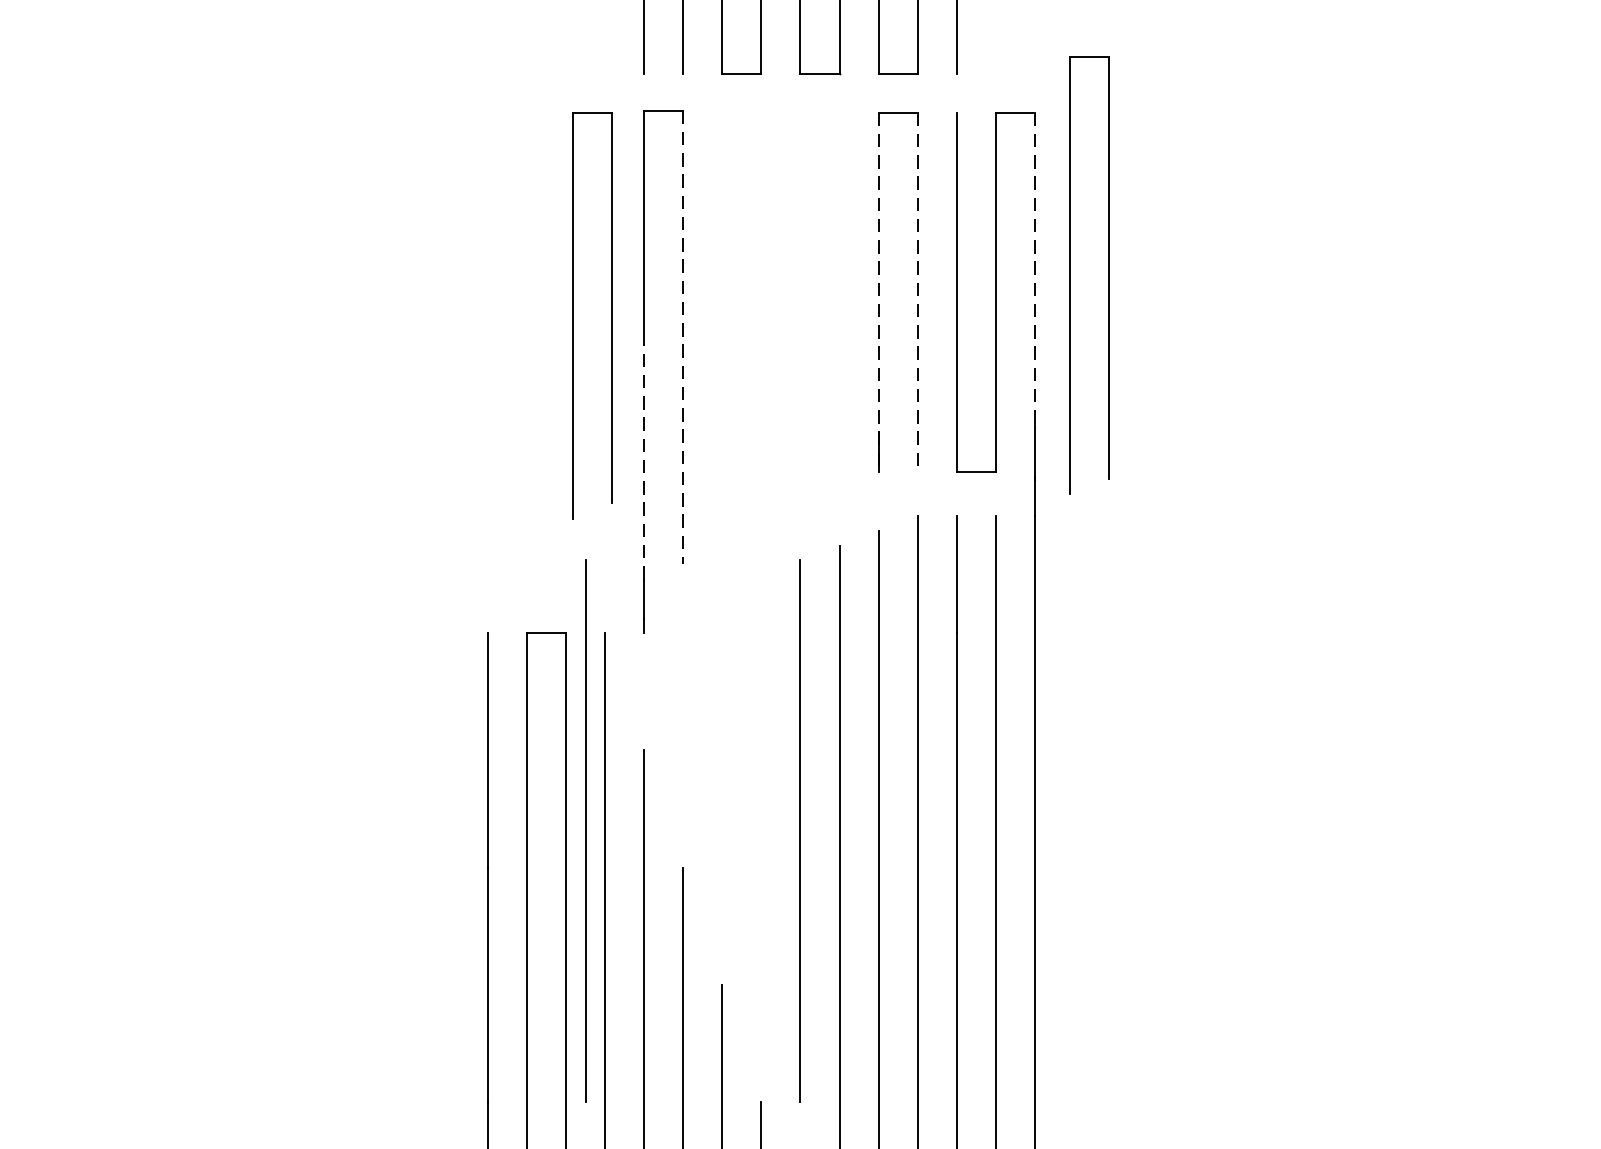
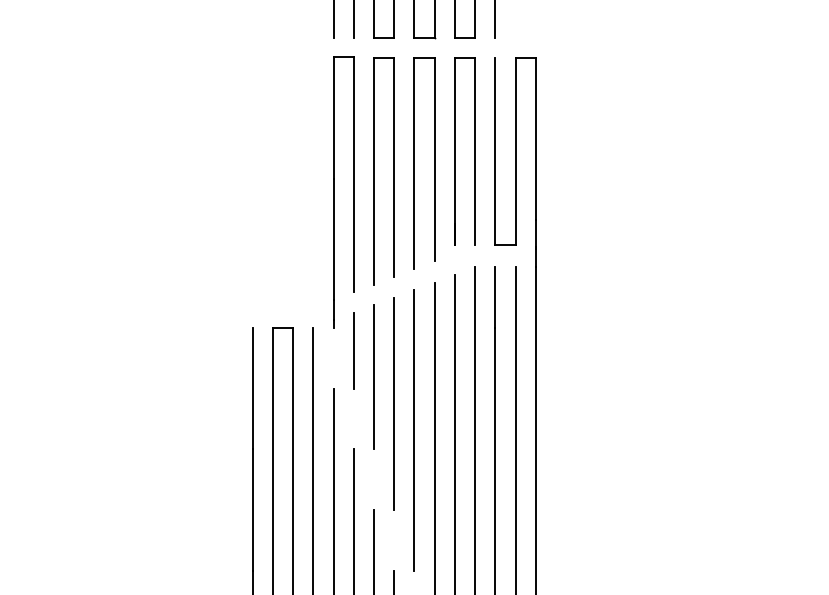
line: (1034, 269) -> (535, 139), dashed -> solid
part: (1070, 275) -> (374, 171), moved
line: (877, 292) -> (454, 151), dashed -> solid
line: (918, 292) -> (475, 151), dashed -> solid
part: (572, 315) -> (414, 163), moved
line: (682, 338) -> (353, 175), dashed -> solid
line: (644, 462) -> (333, 239), dashed -> solid
line: (682, 676) -> (353, 350), added
line: (723, 729) -> (374, 377), added
line: (761, 779) -> (394, 403), added
line: (584, 831) -> (302, 430), removed

